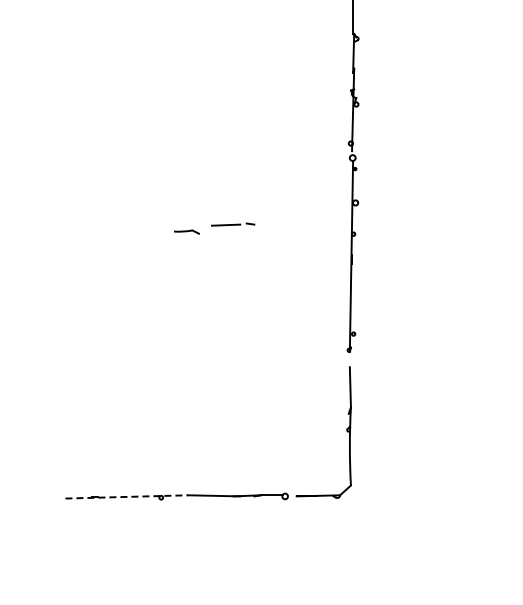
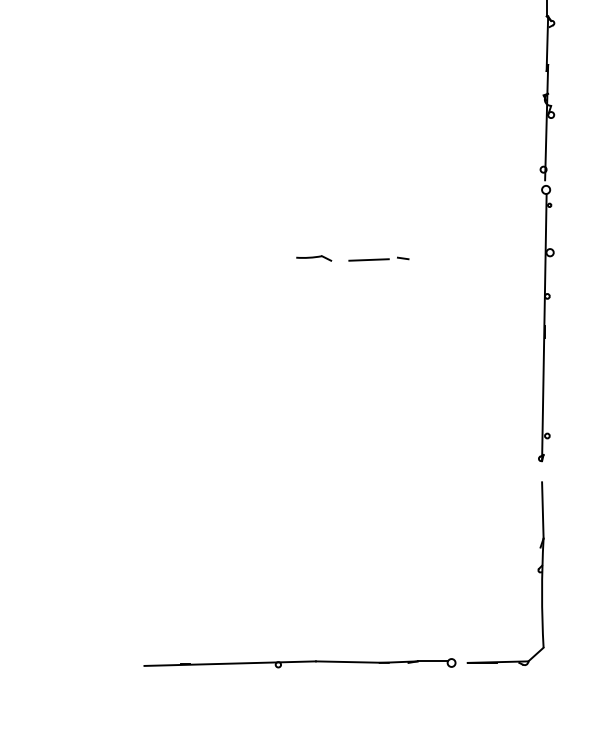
part: (233, 224) -> (379, 259), moved
part: (186, 231) -> (313, 257), moved
line: (127, 496) -> (231, 663), dashed -> solid

